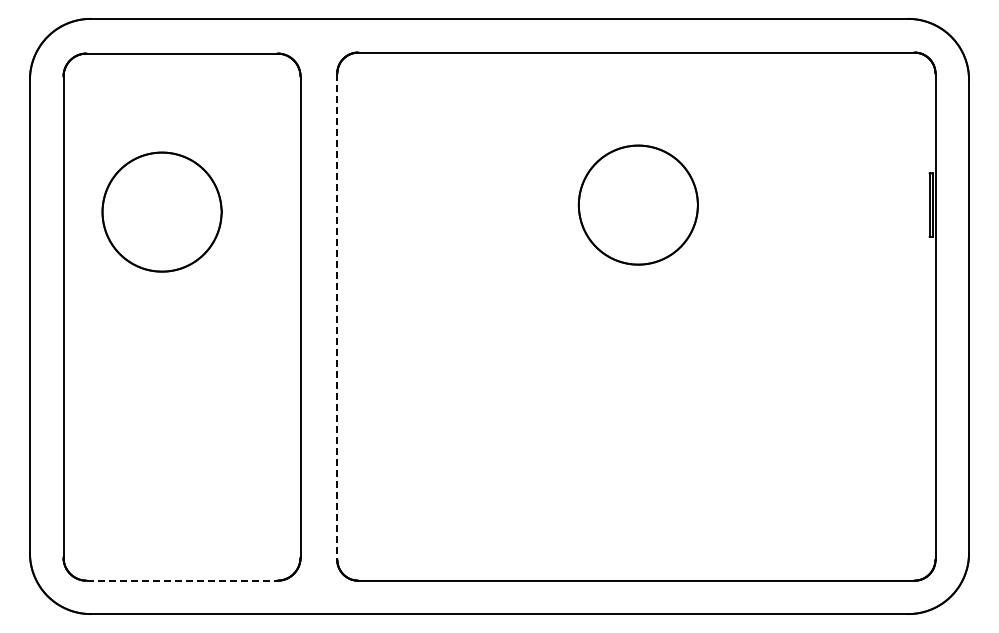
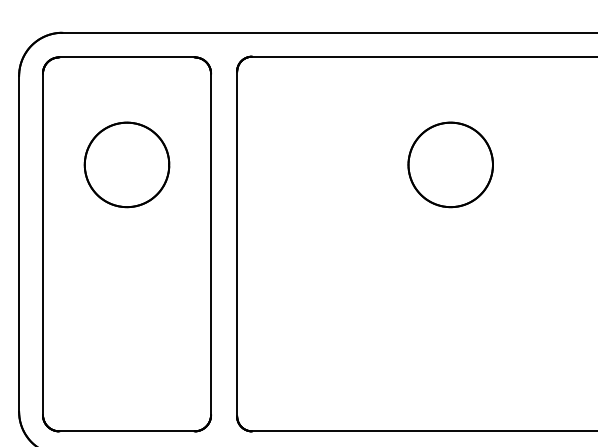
part: (161, 211) -> (126, 164), moved
line: (337, 316) -> (237, 243), dashed -> solid
line: (182, 580) -> (127, 431), dashed -> solid

